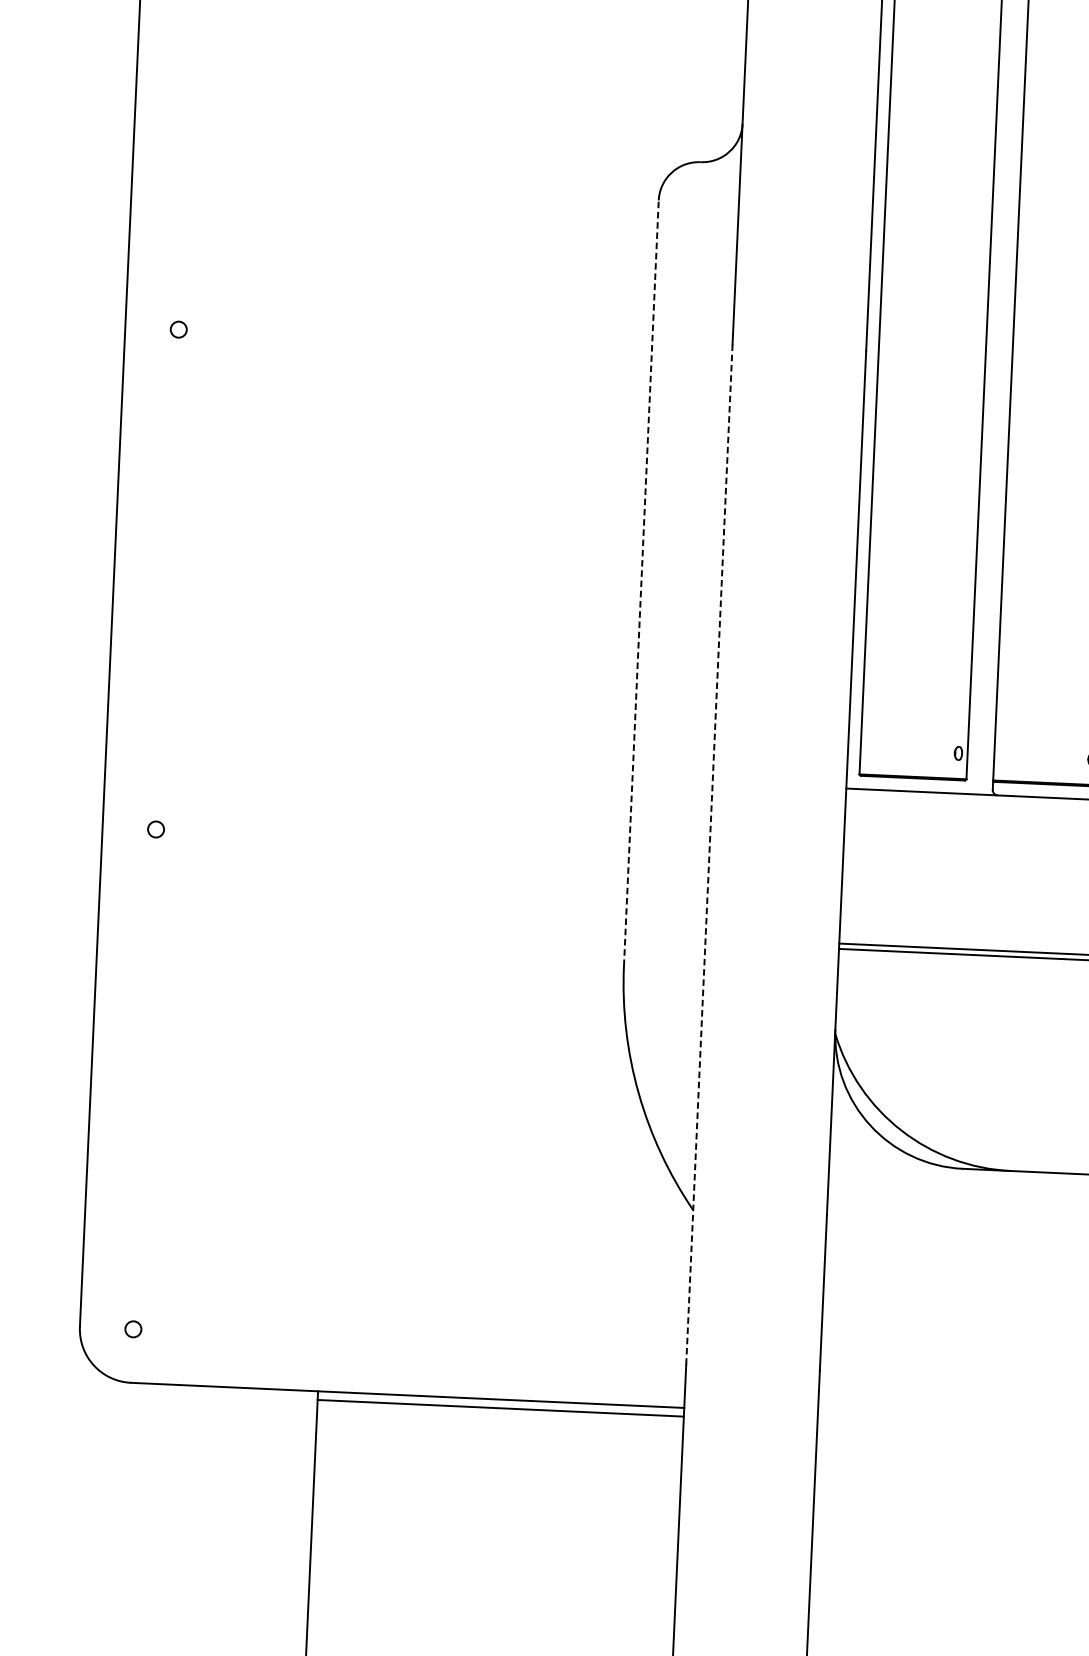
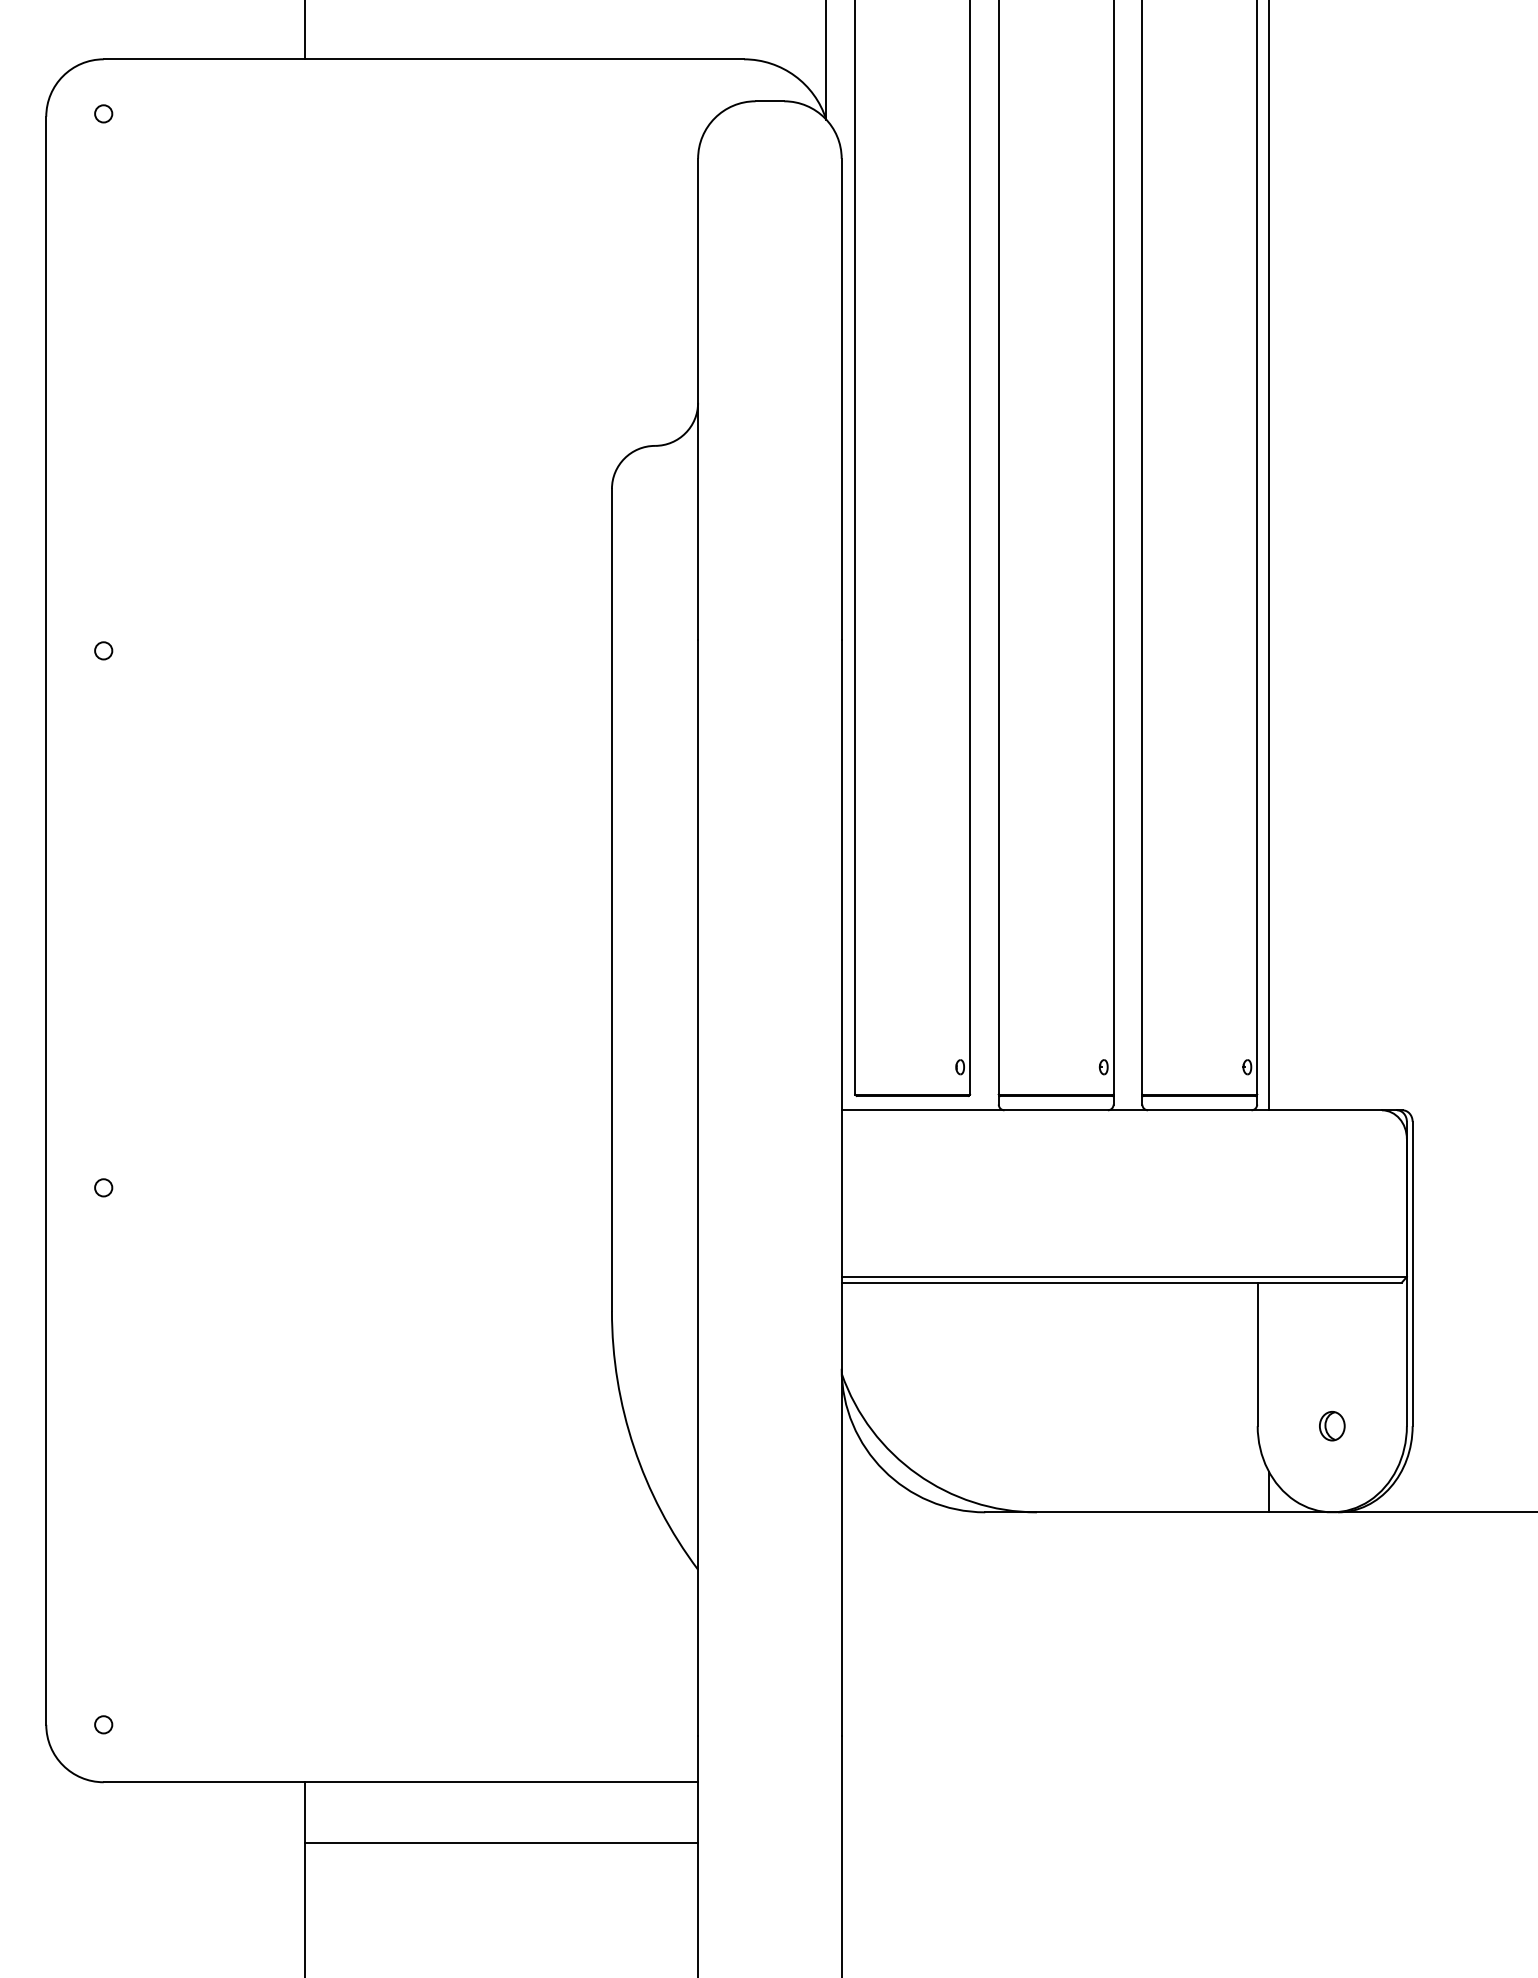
line: (640, 582) -> (611, 899), dashed -> solid
line: (709, 854) -> (698, 1187), dashed -> solid
line: (500, 1408) -> (501, 1842), moved

